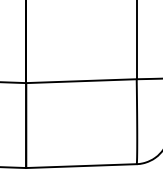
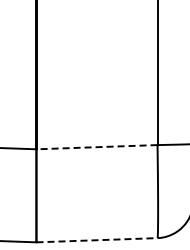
line: (81, 81) -> (97, 147), solid -> dashed
line: (81, 166) -> (97, 240), solid -> dashed

